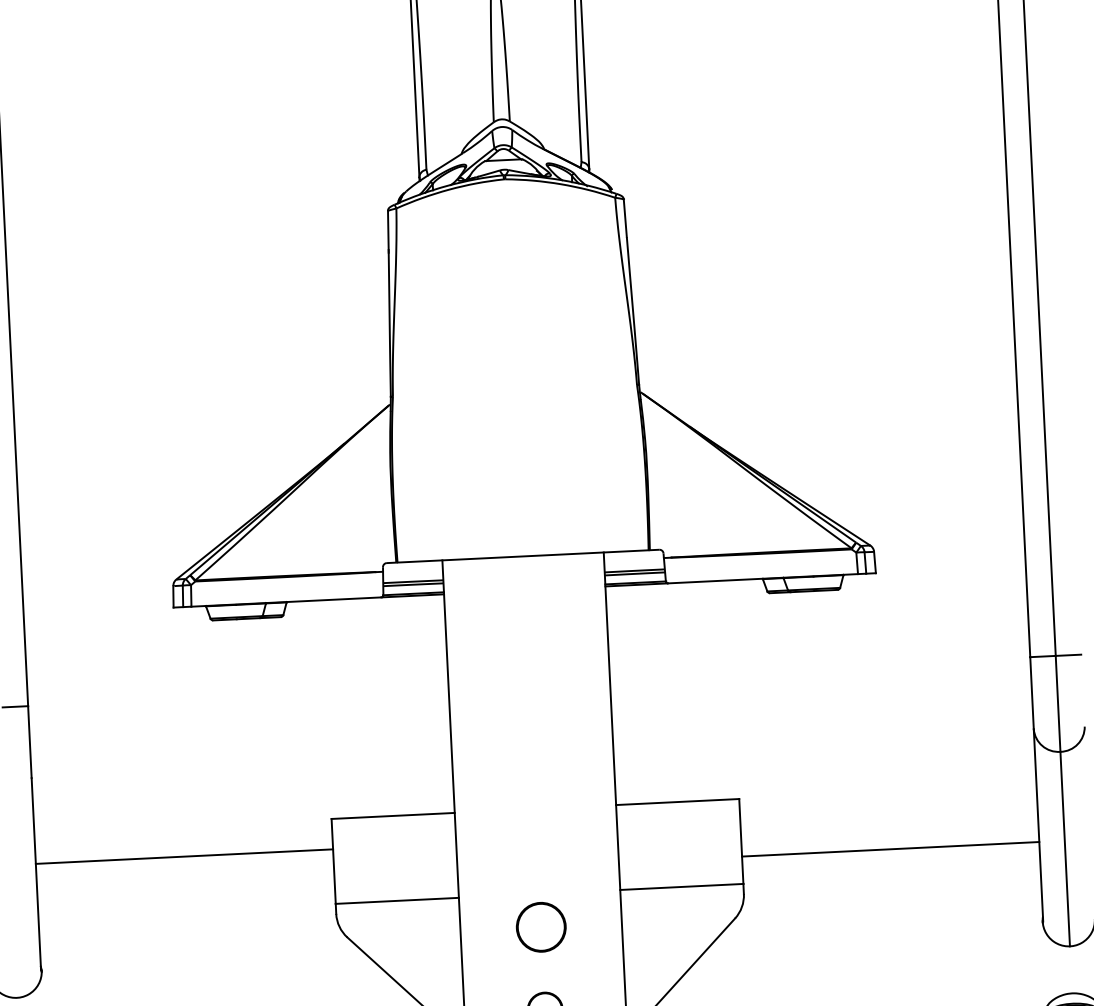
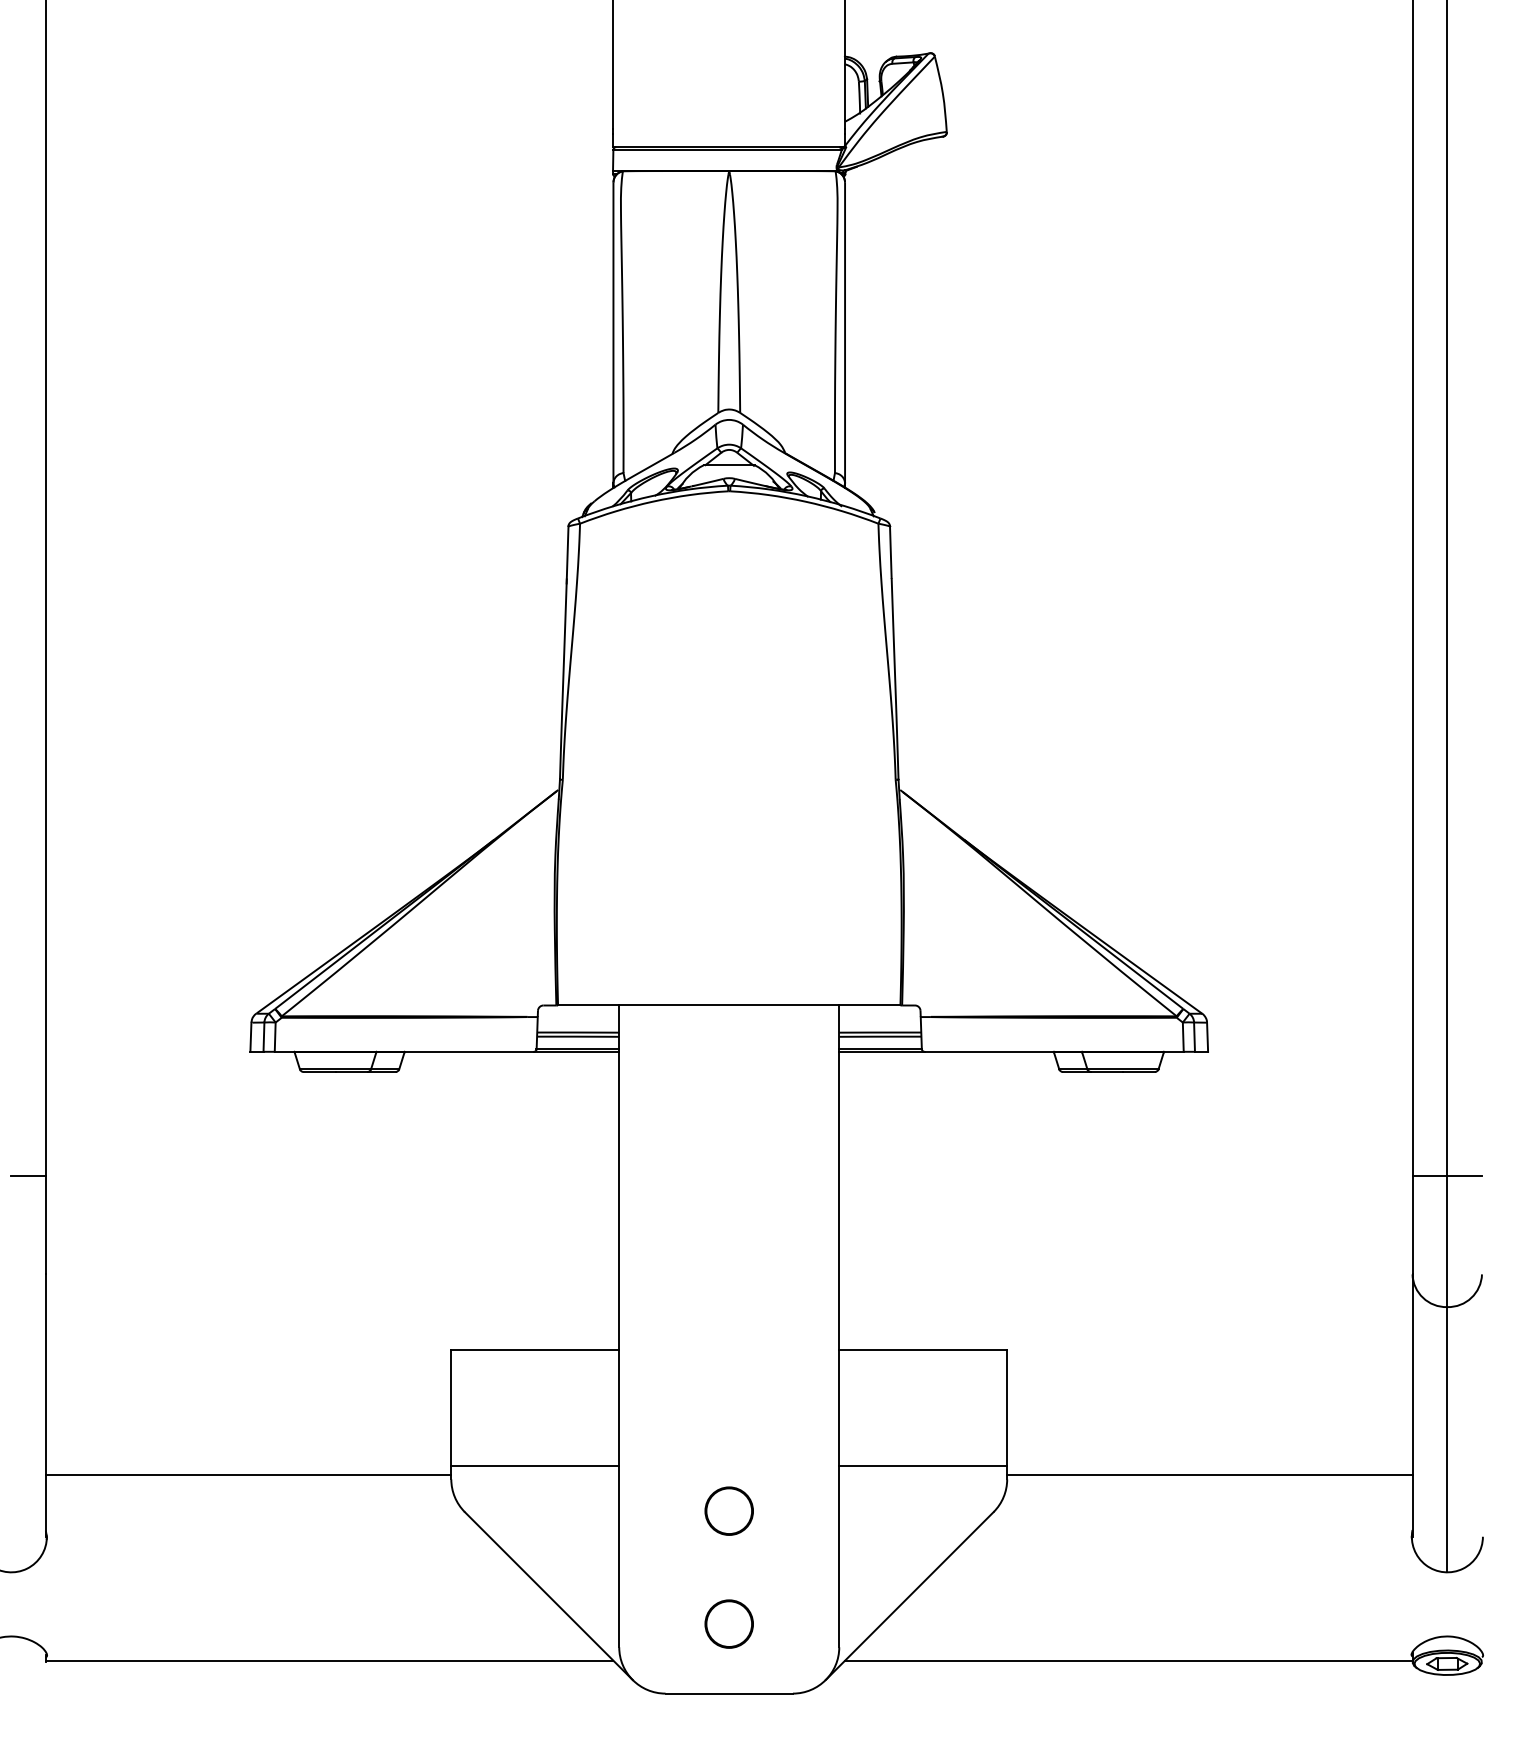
line: (890, 849) -> (1209, 1475), moved
line: (184, 856) -> (248, 1475), moved
circle: (540, 926) -> (728, 1510), size x0.71

